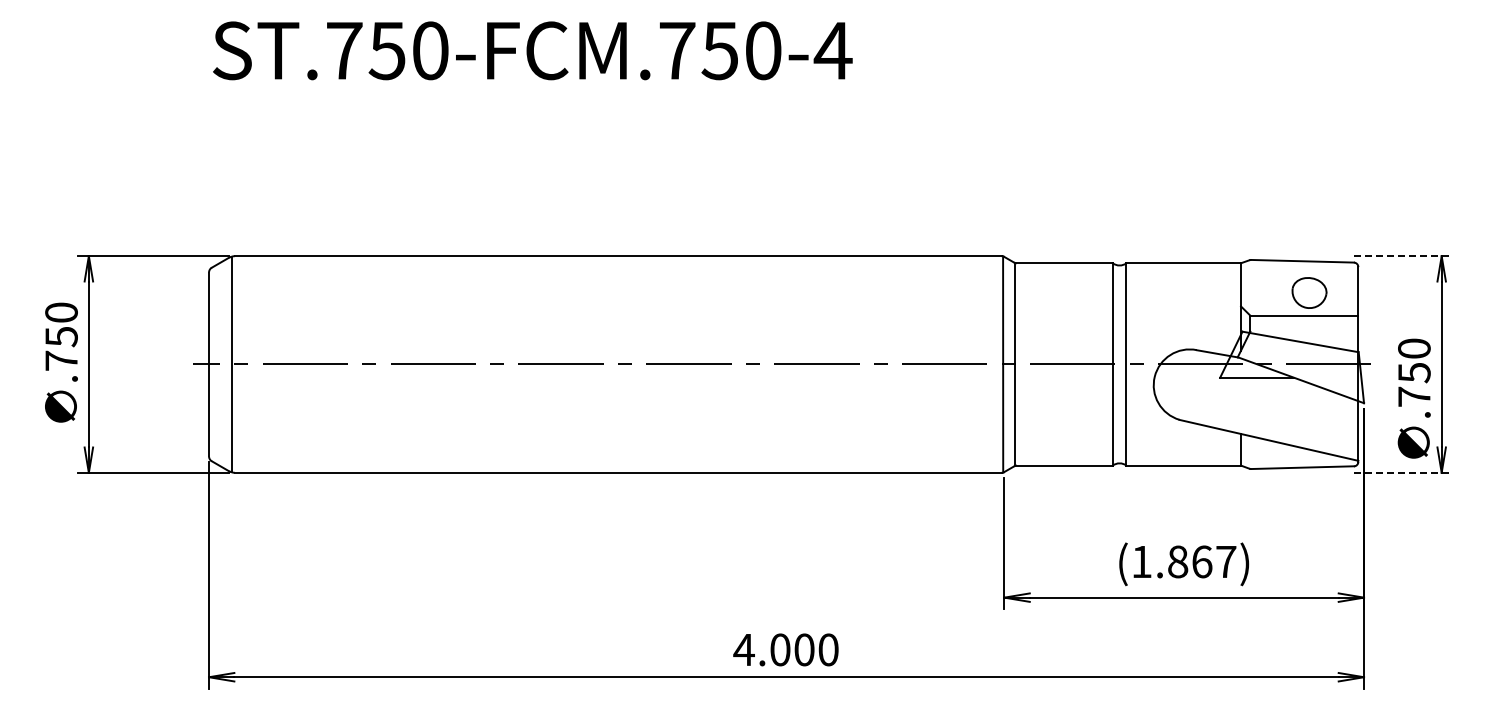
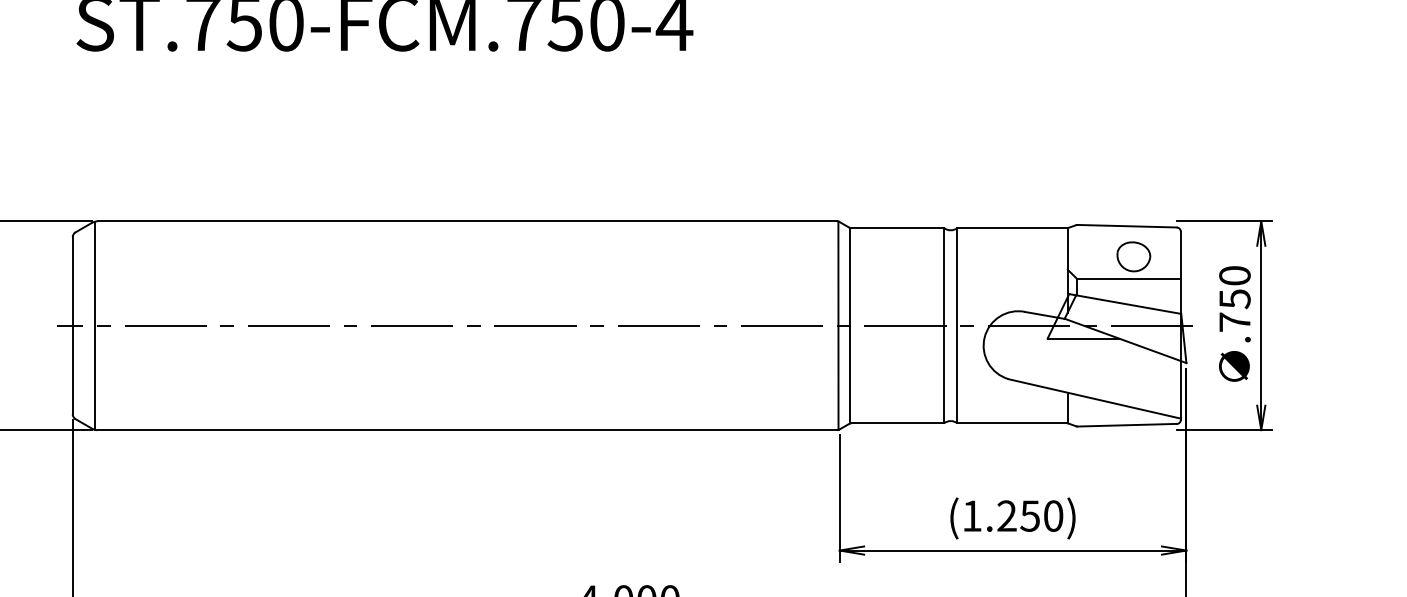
line: (1404, 256) -> (1225, 221), dashed -> solid
text: (1413, 398) -> (1234, 323), moved
line: (1404, 472) -> (1225, 429), dashed -> solid
text: (1202, 561) -> (1030, 515), (1.867) -> (1.250)

